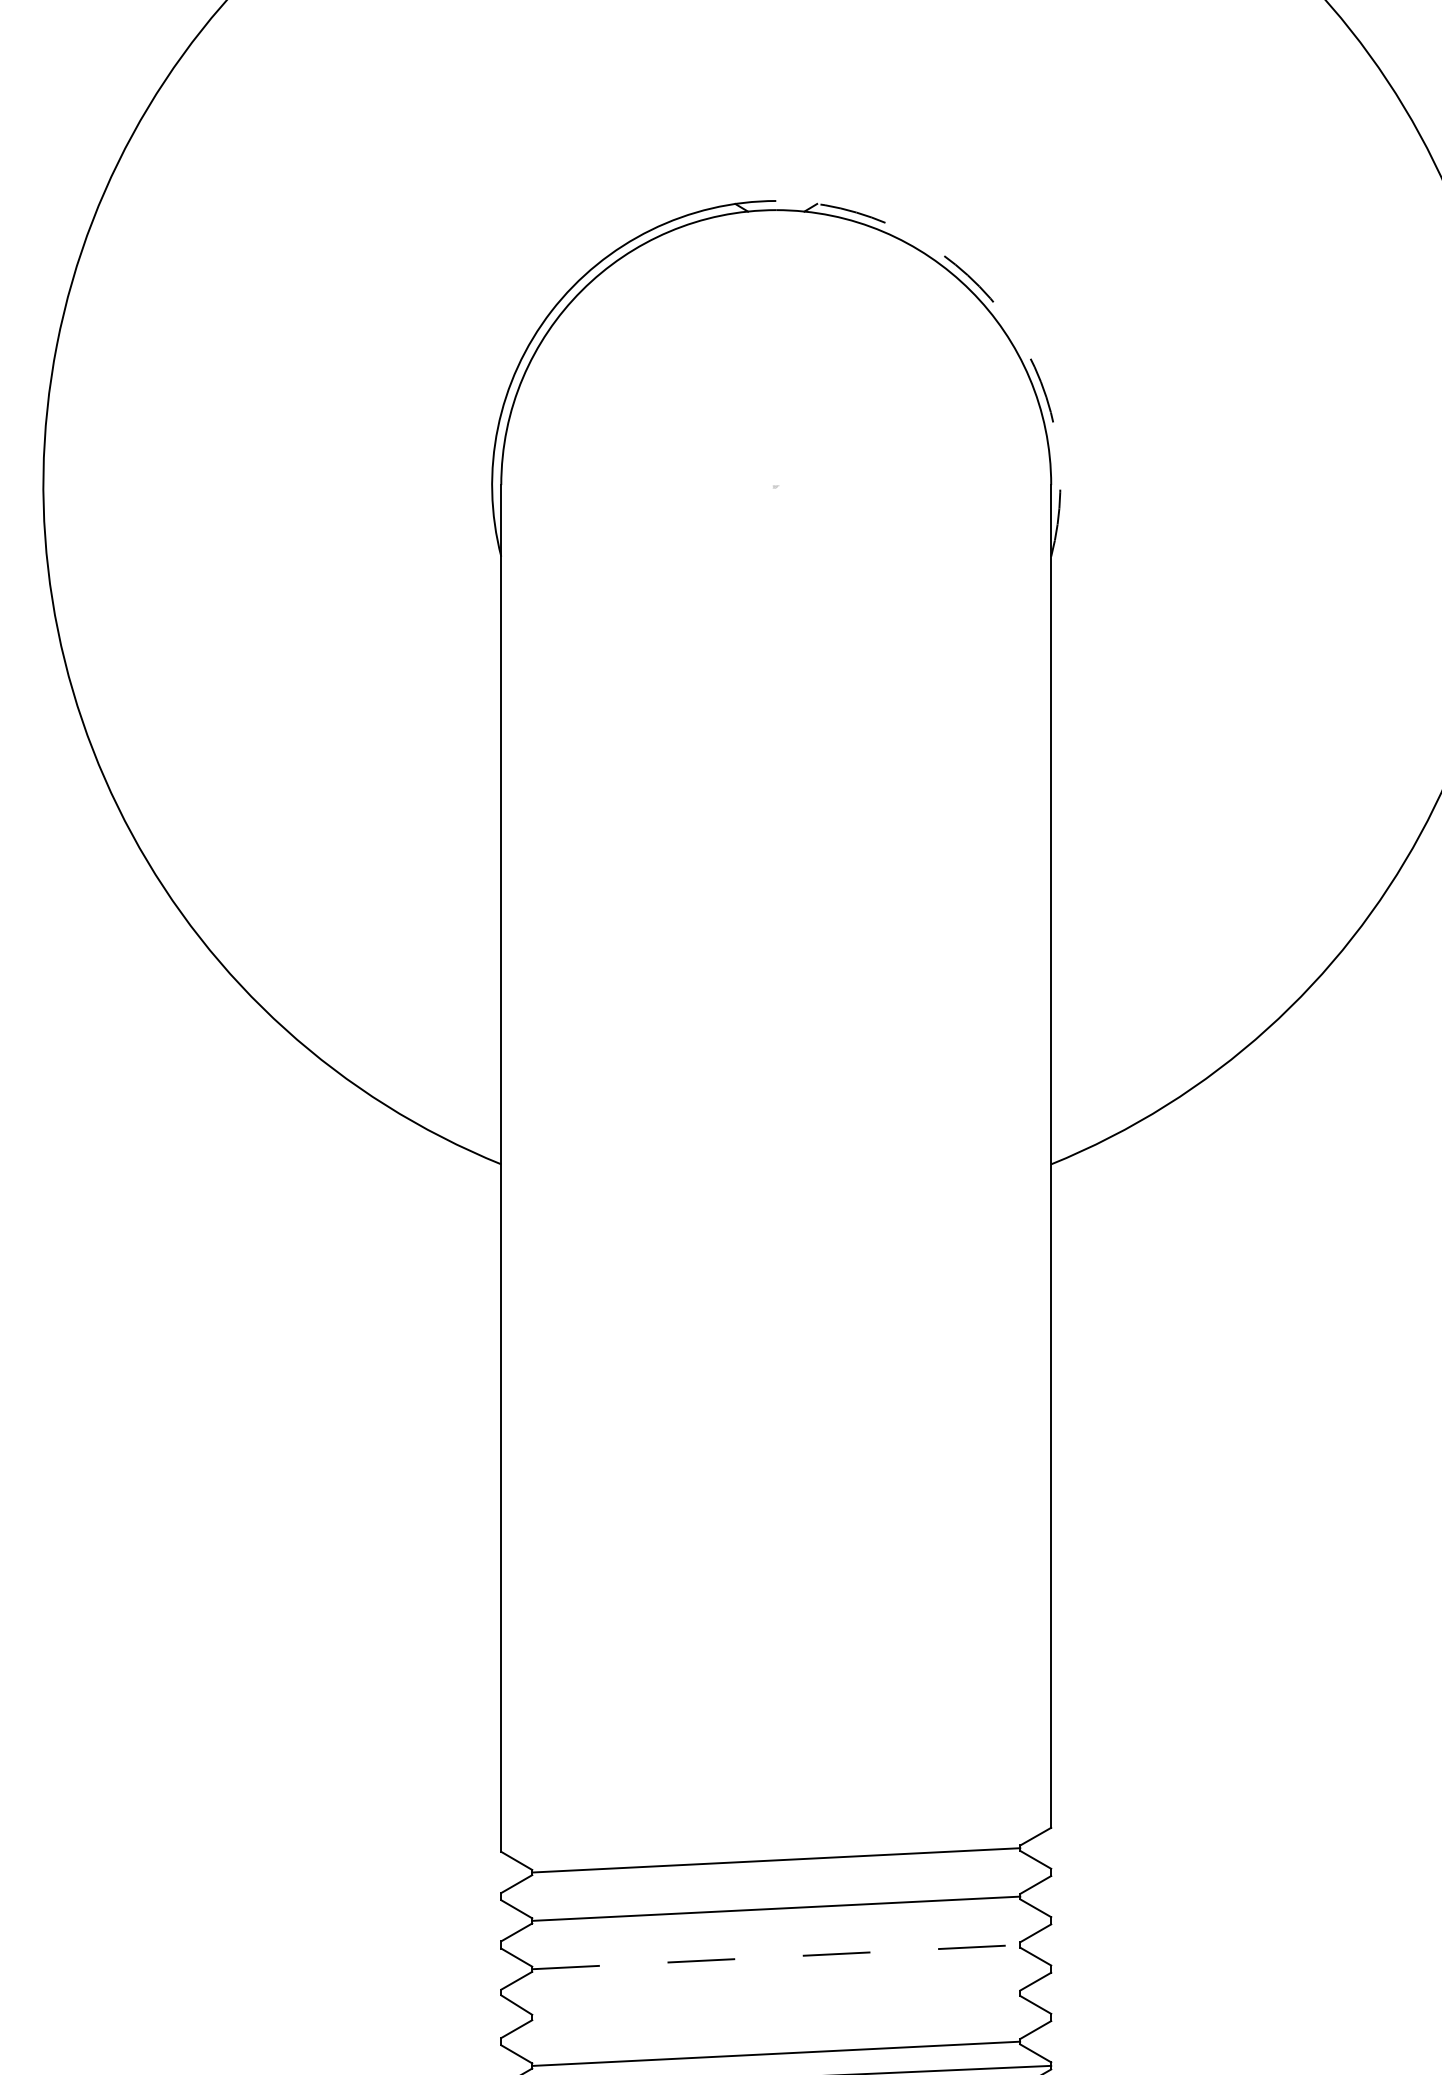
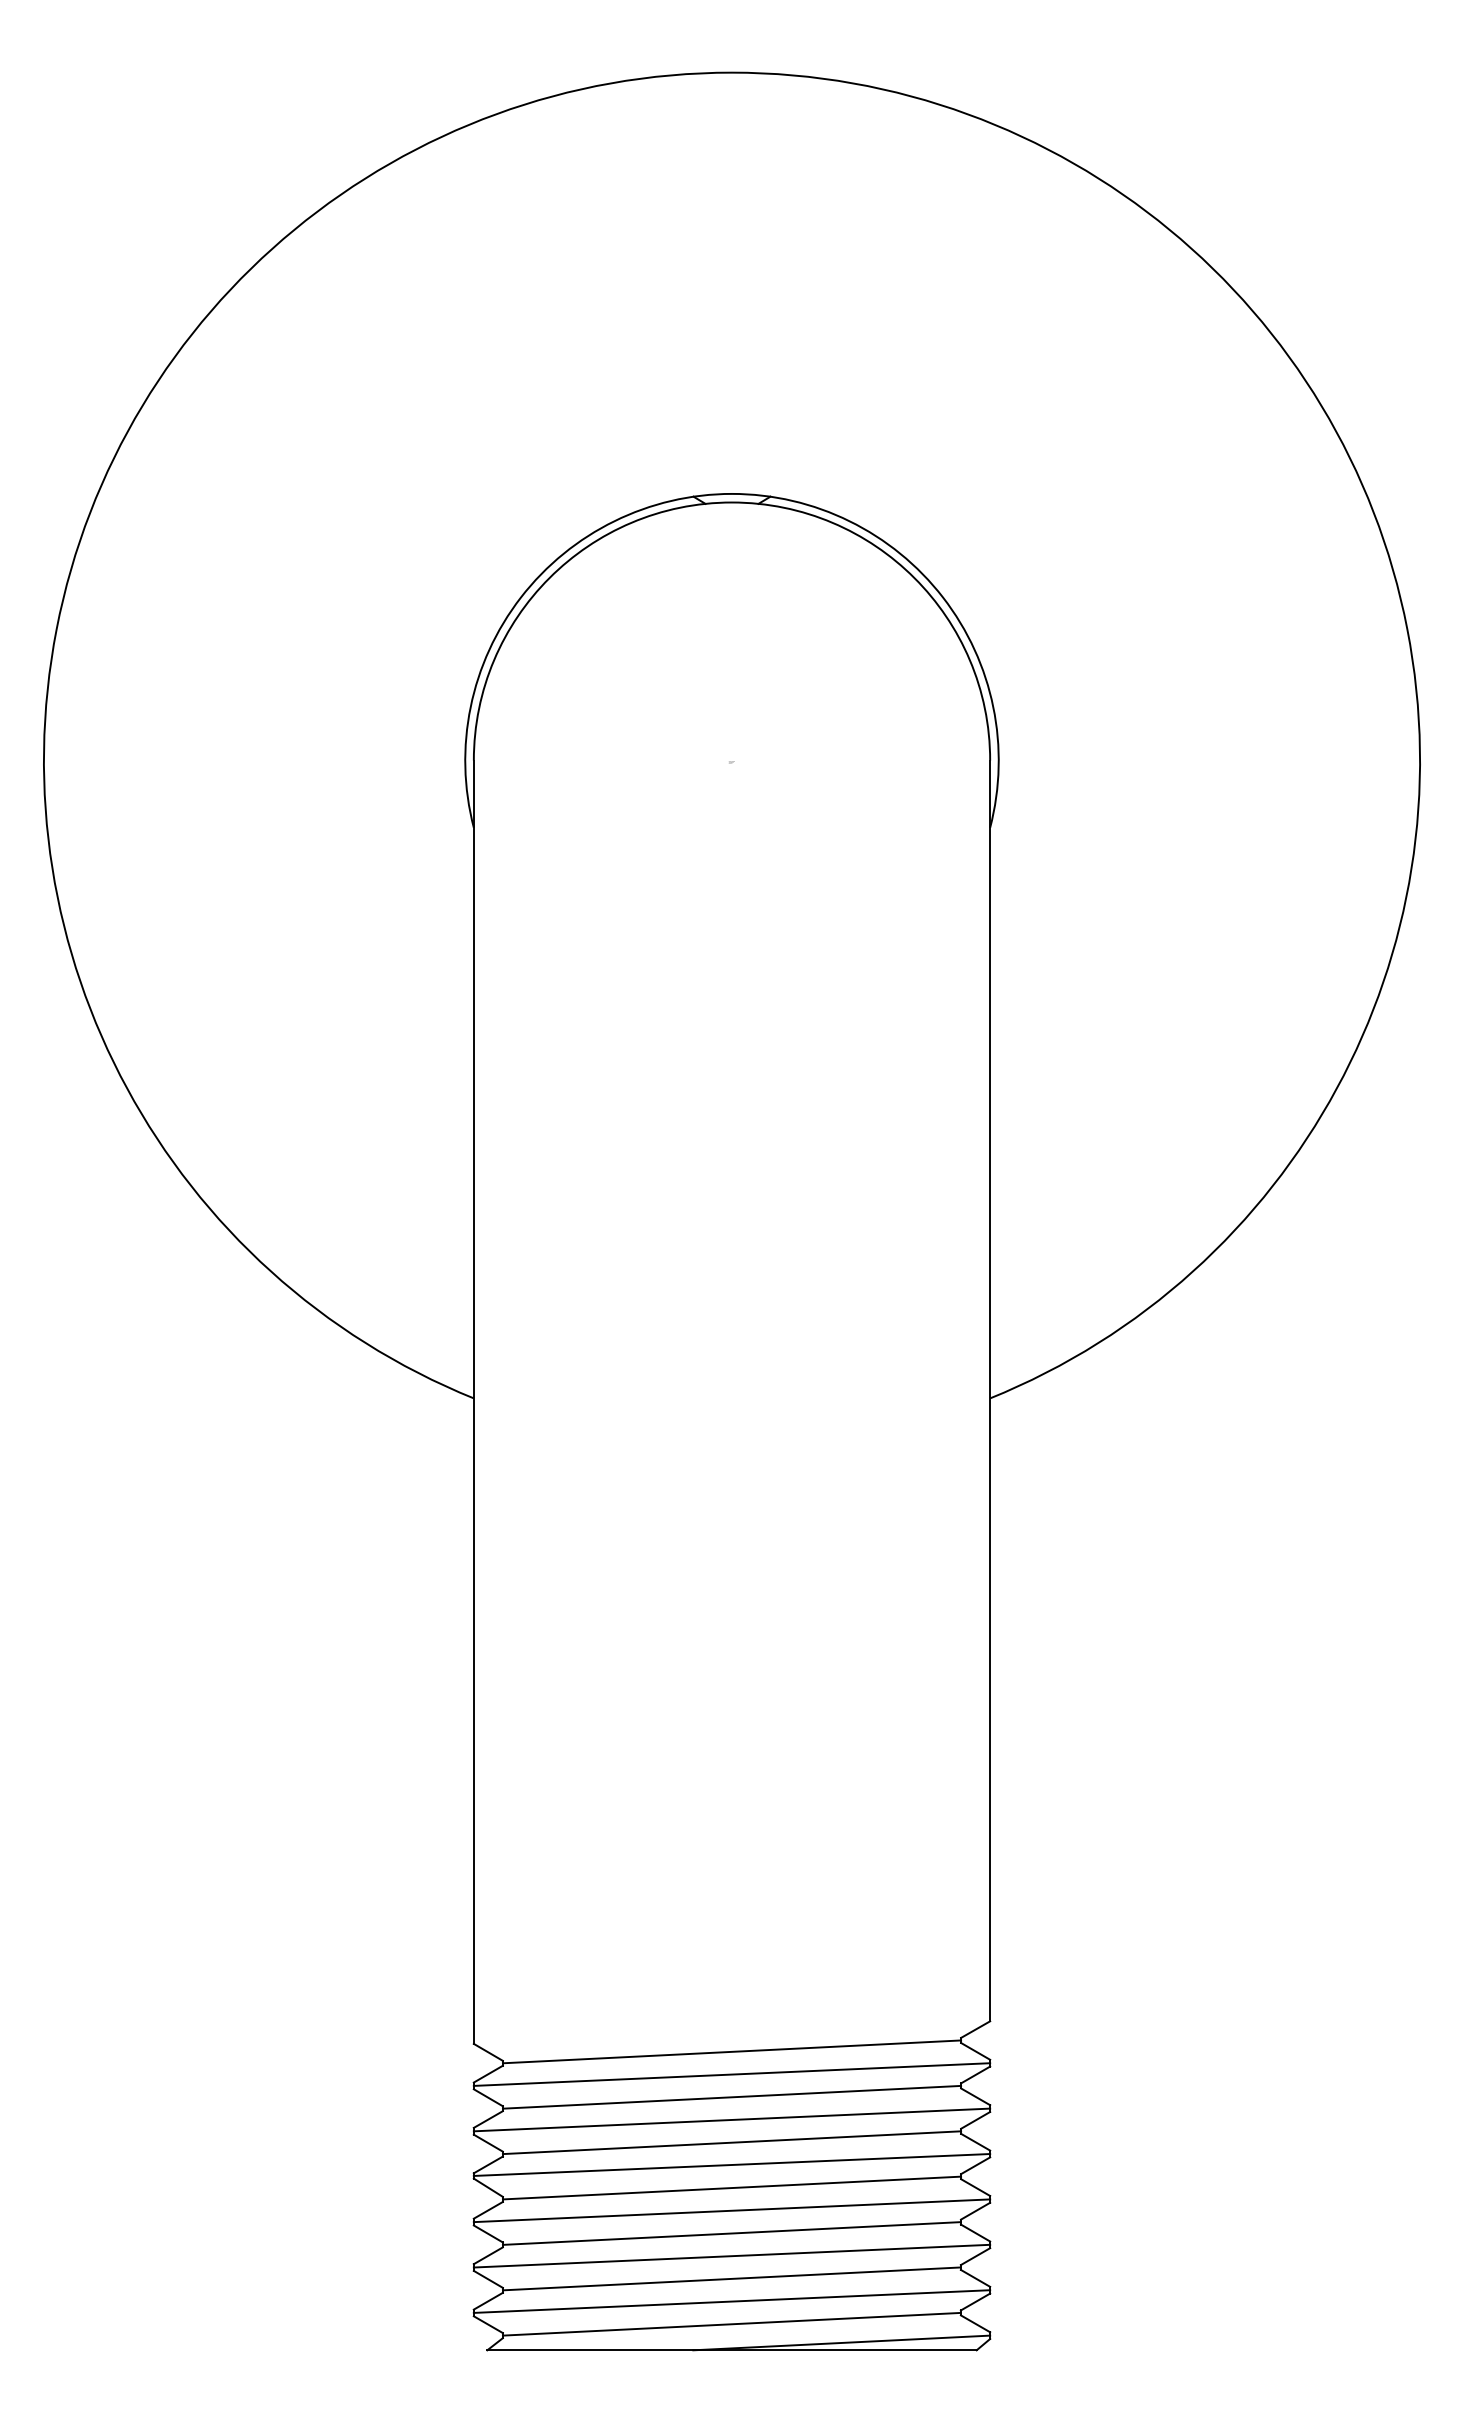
arc: (1001, 311) -> (943, 597), dashed -> solid
line: (775, 1884) -> (731, 2074), added
line: (775, 1932) -> (731, 2119), added
line: (776, 1956) -> (732, 2142), dashed -> solid
line: (775, 1980) -> (731, 2164), added
line: (775, 2004) -> (731, 2187), added
line: (775, 2029) -> (731, 2210), added

